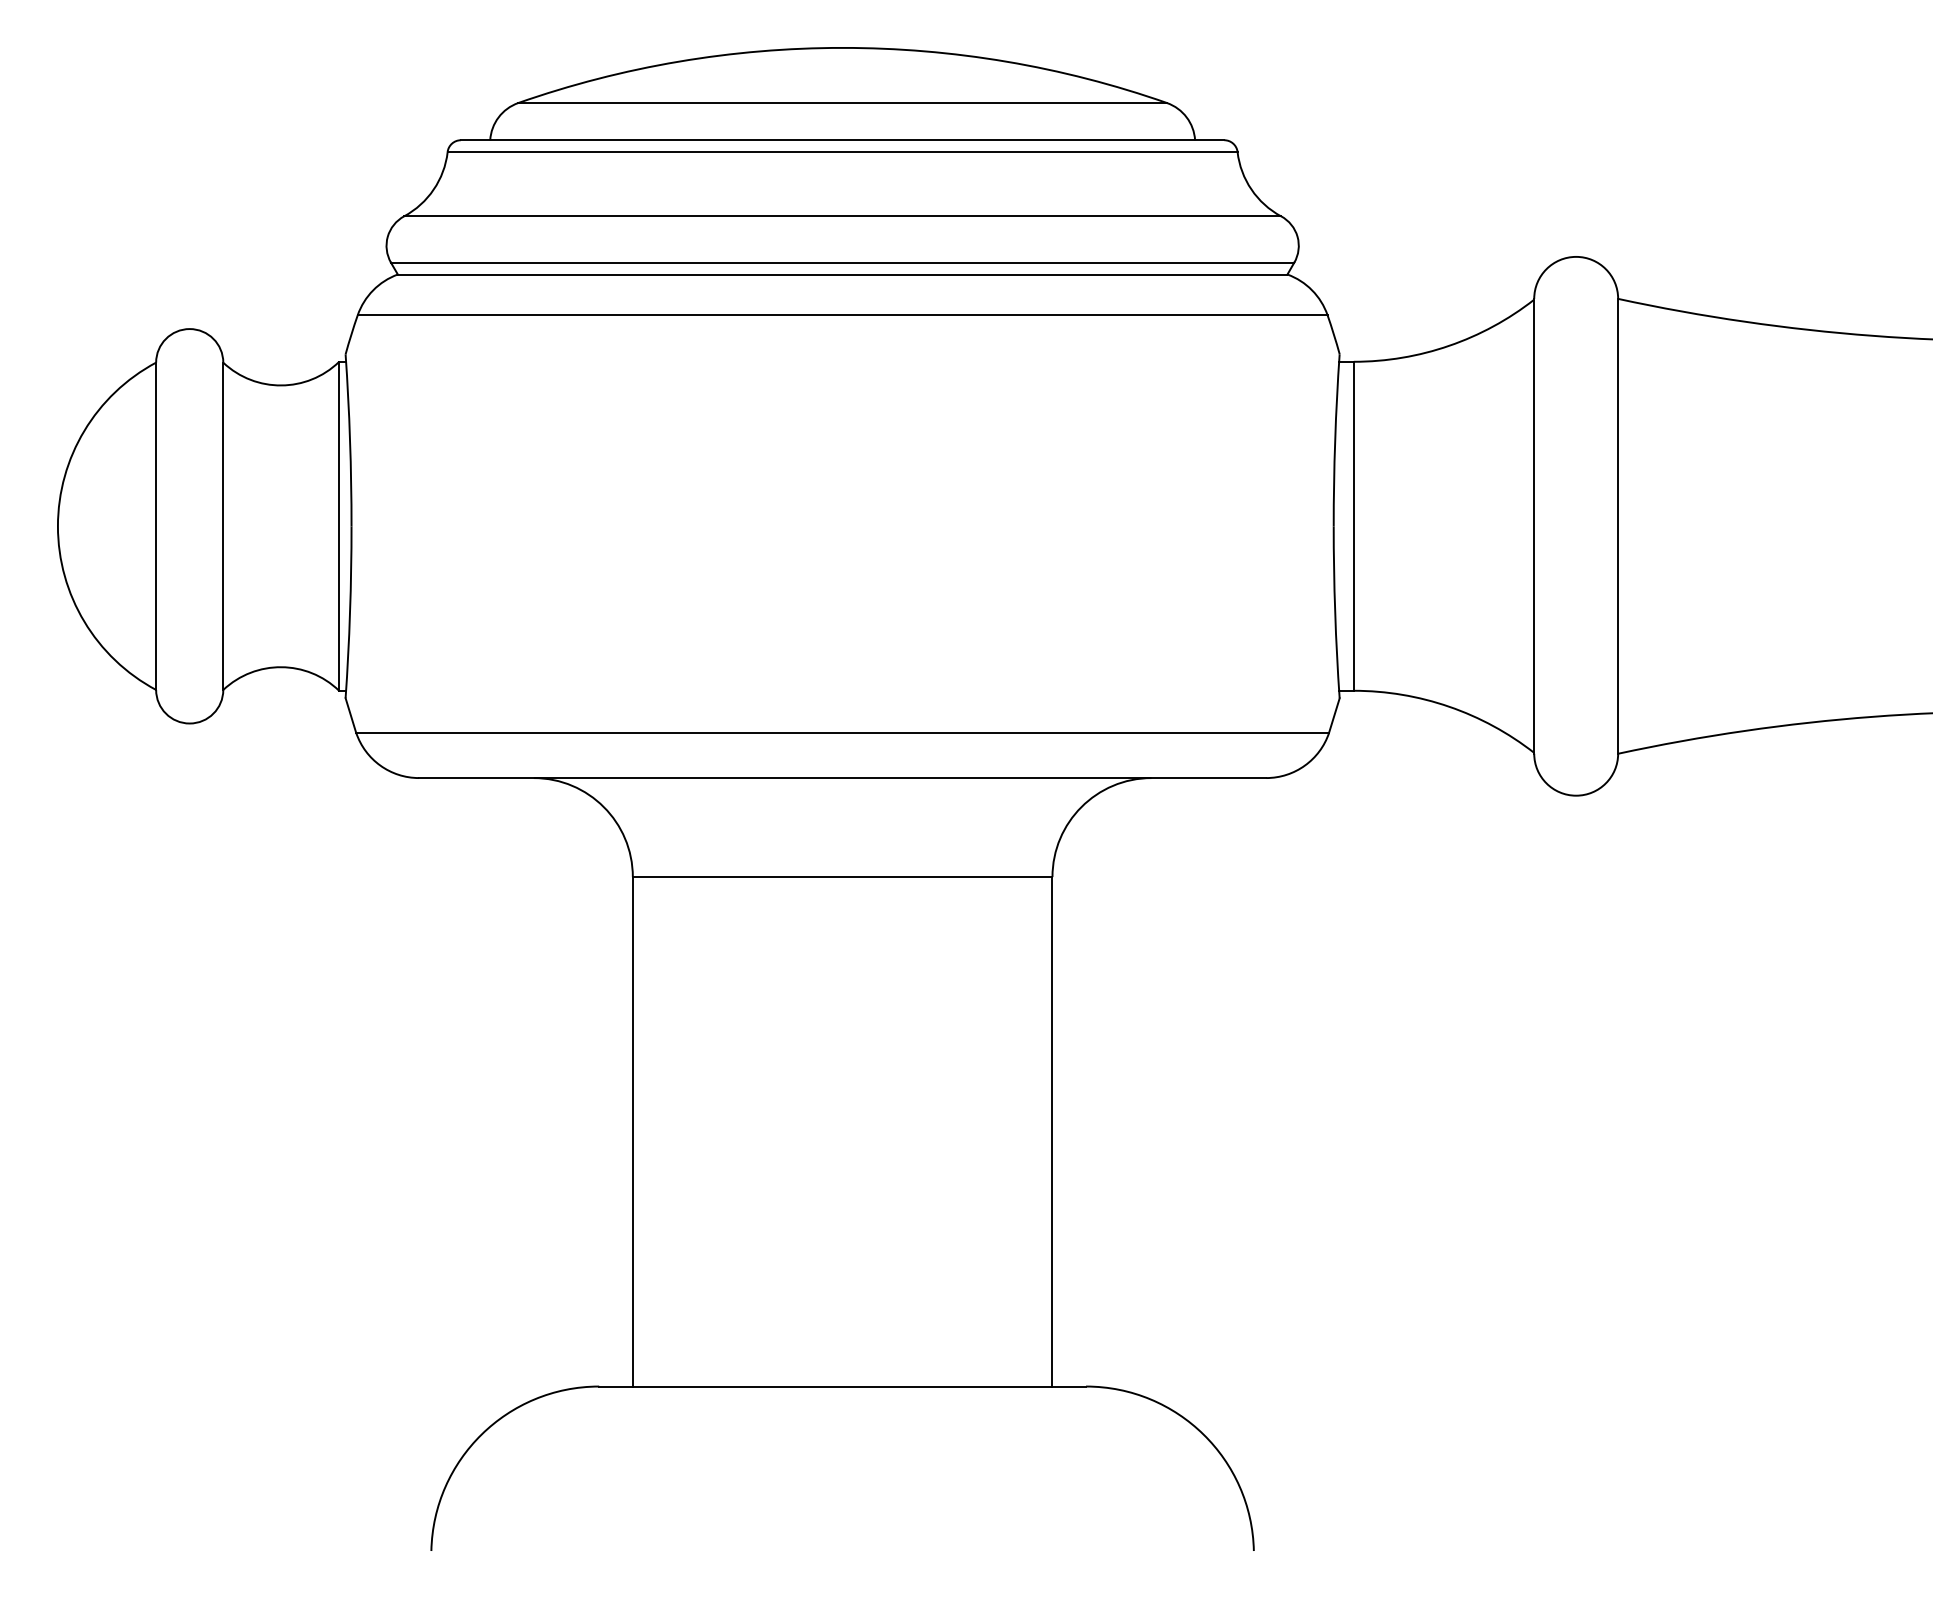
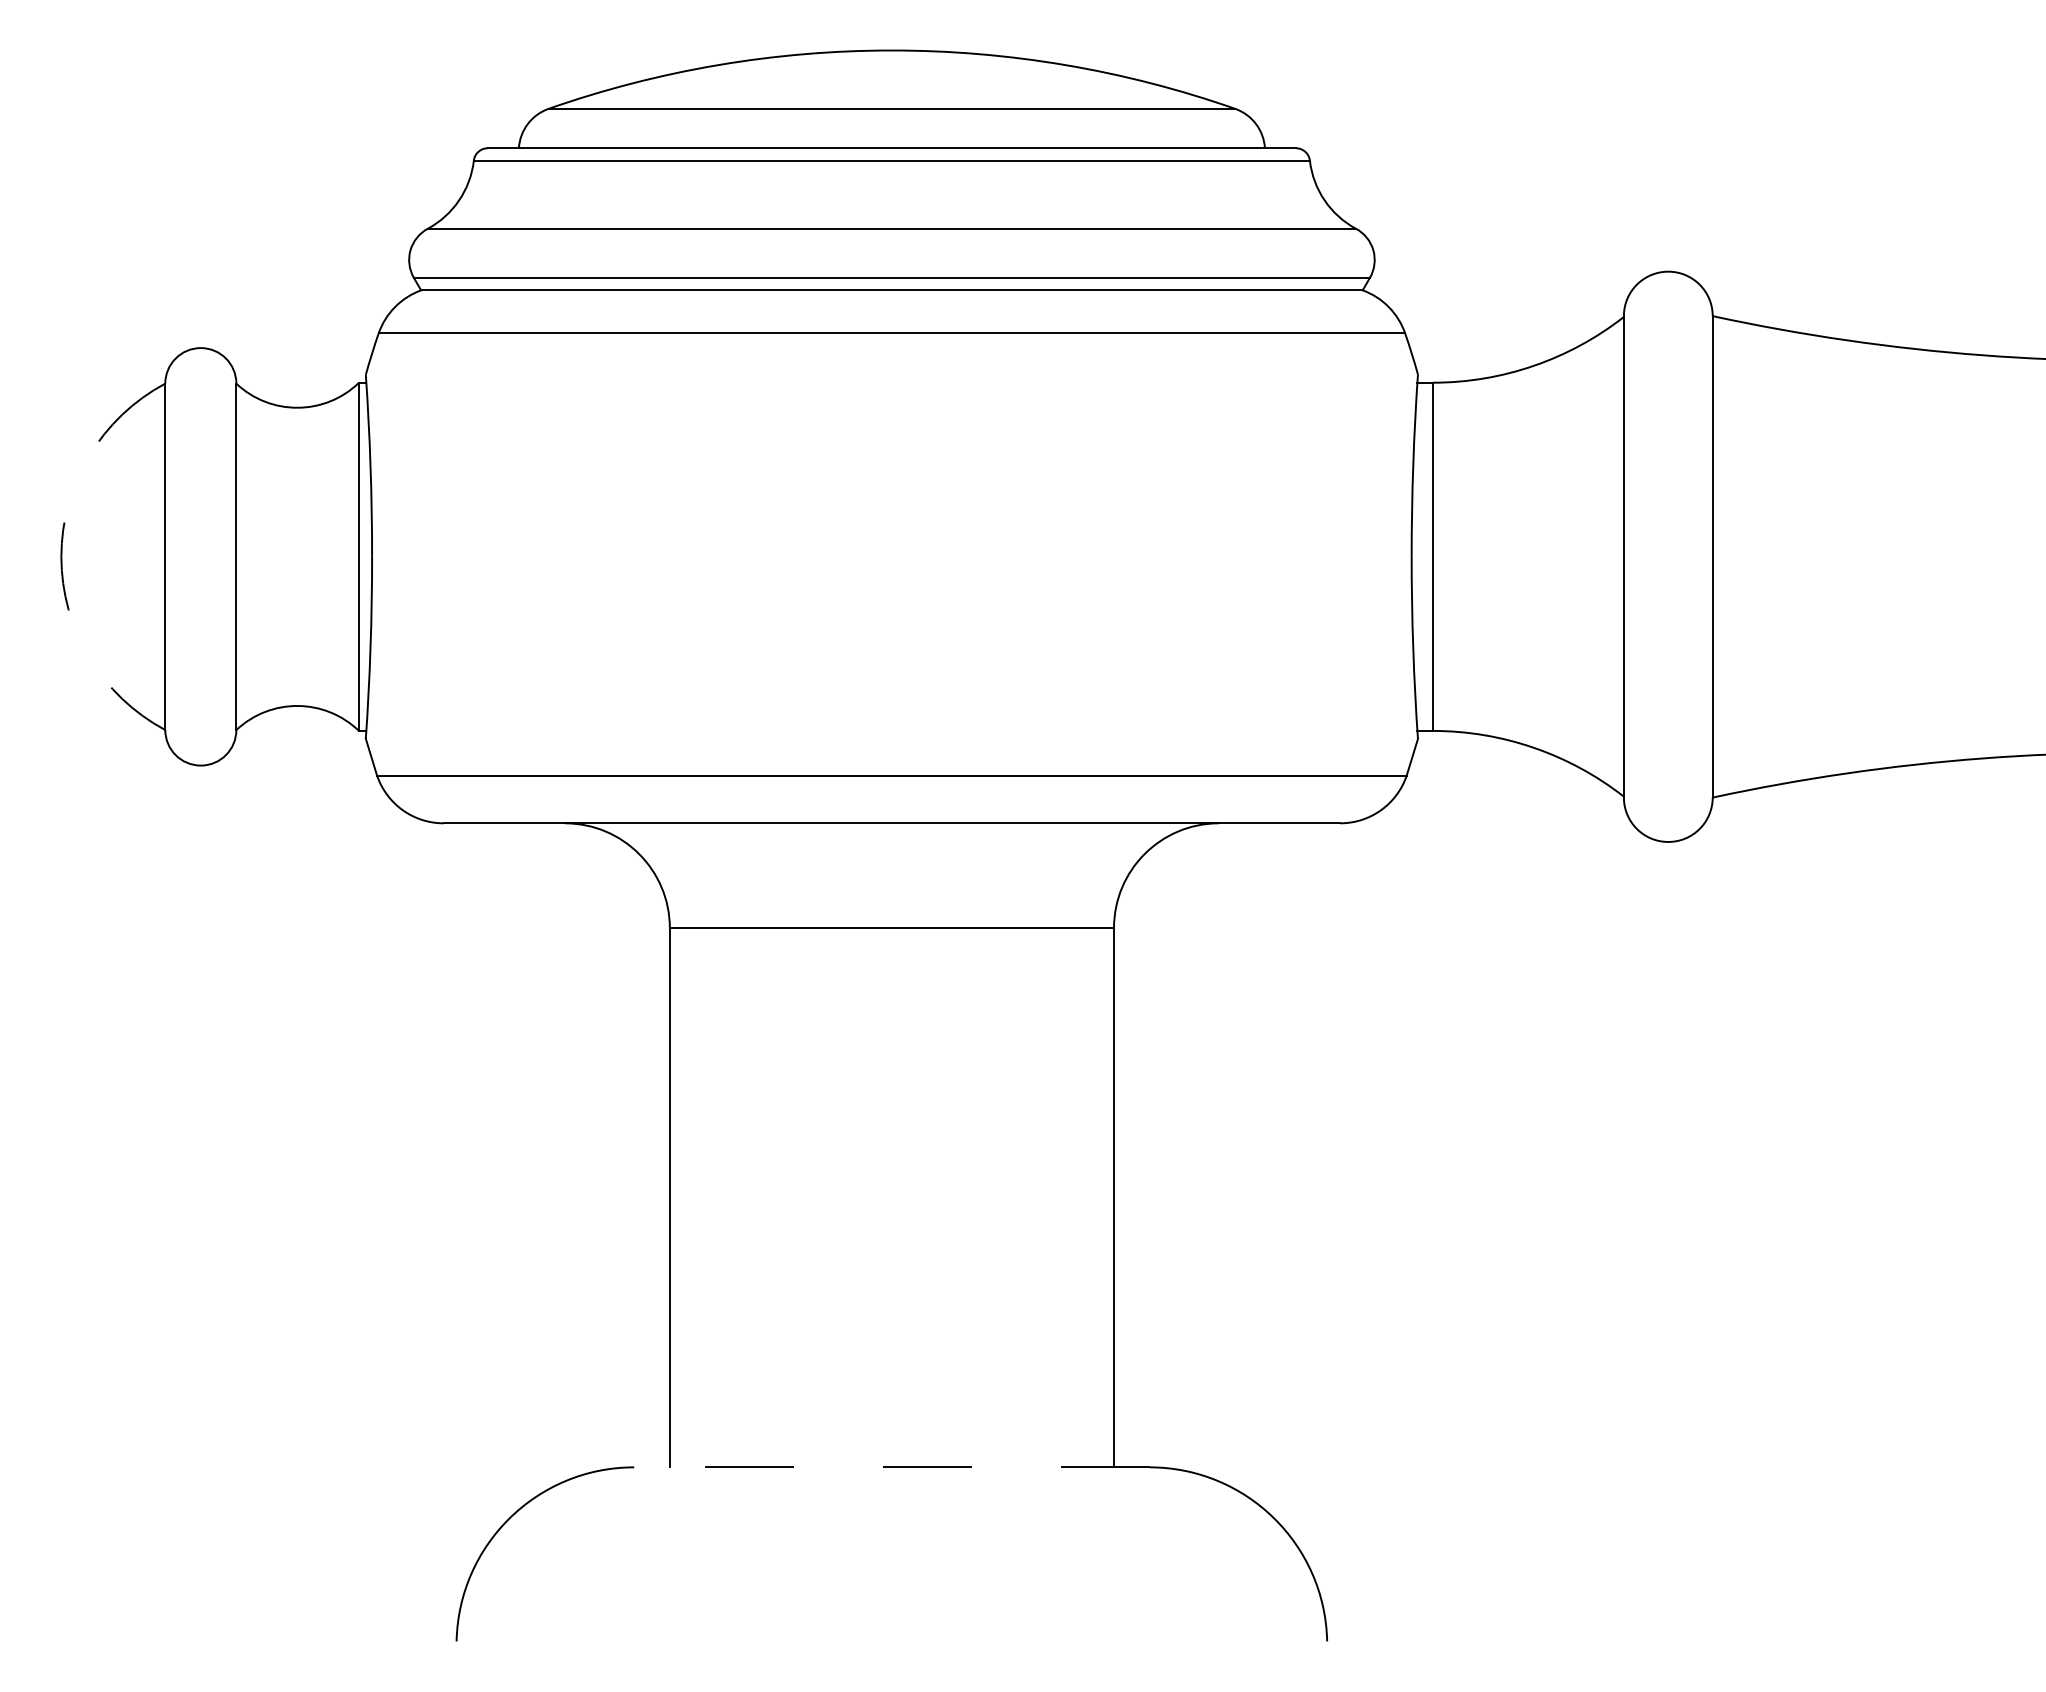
arc: (58, 525) -> (61, 556), solid -> dashed
line: (842, 1386) -> (891, 1467), solid -> dashed

